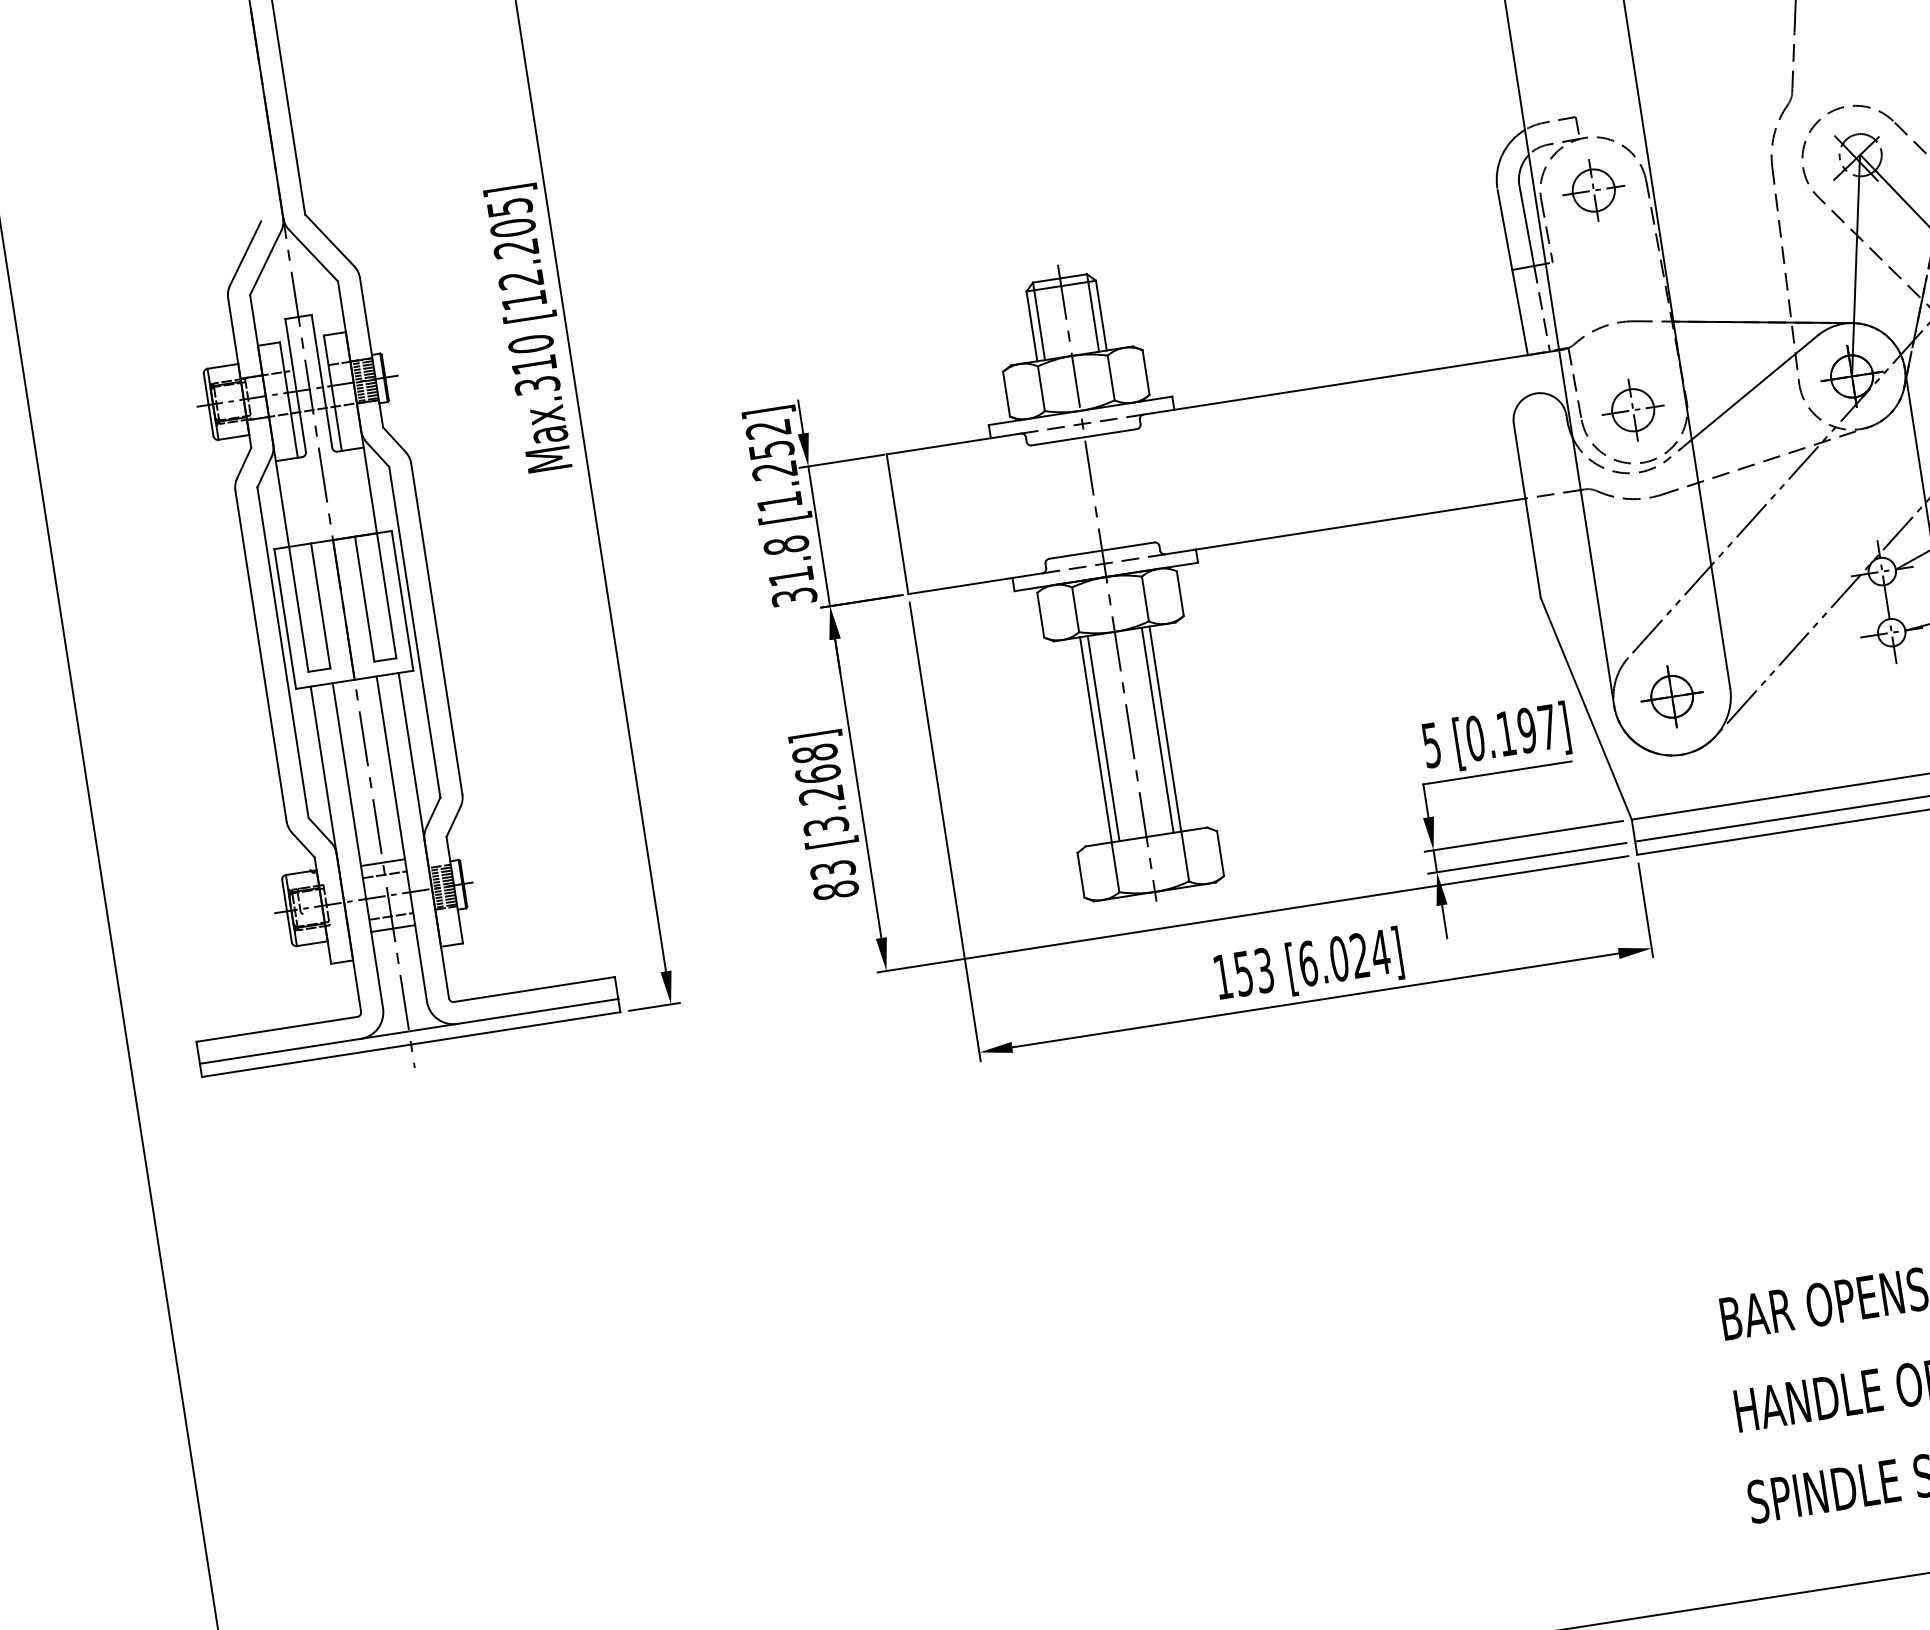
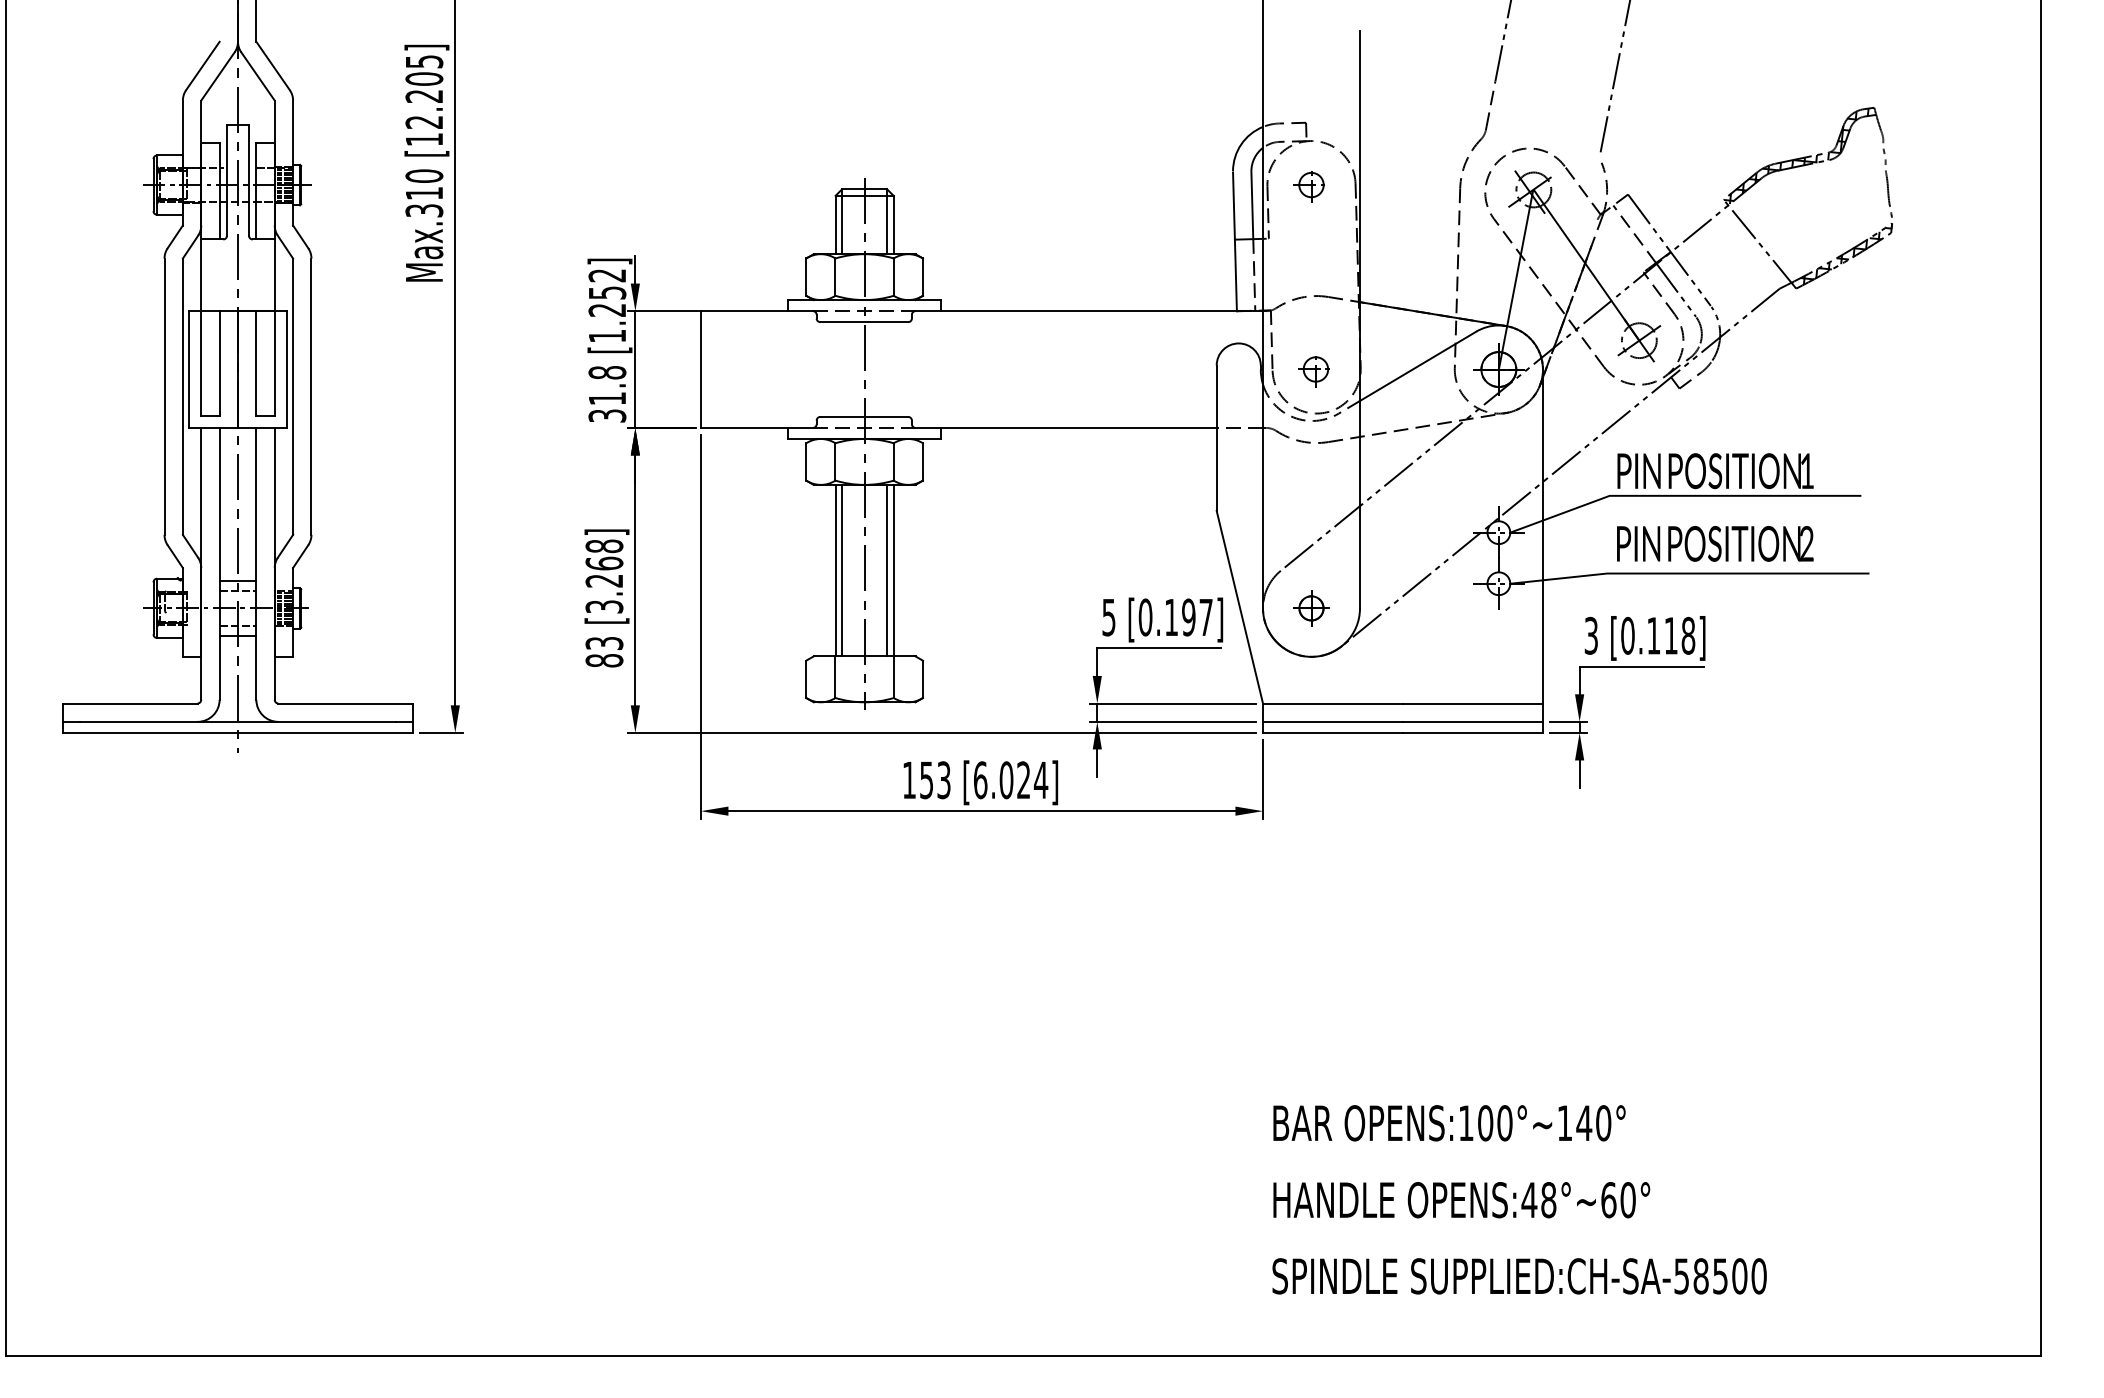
part: (1593, 189) -> (1311, 184), size x0.7
part: (1632, 410) -> (1315, 369), size x0.7
part: (1672, 696) -> (1311, 608), size x0.7

